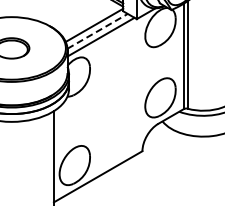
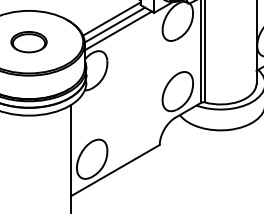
line: (97, 31) -> (114, 25), dashed -> solid

